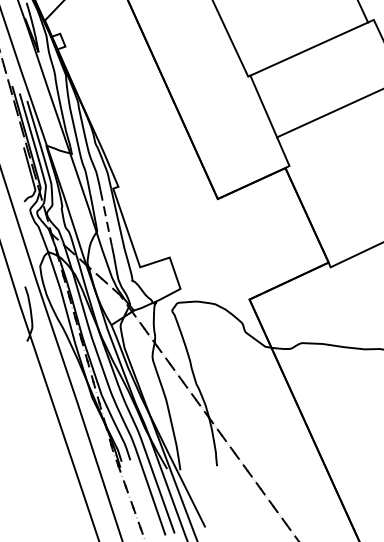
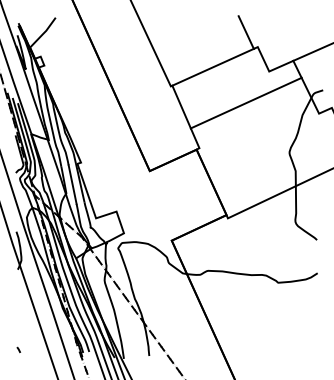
line: (106, 218) -> (72, 184), dashed -> solid
line: (28, 456) -> (18, 349), added

